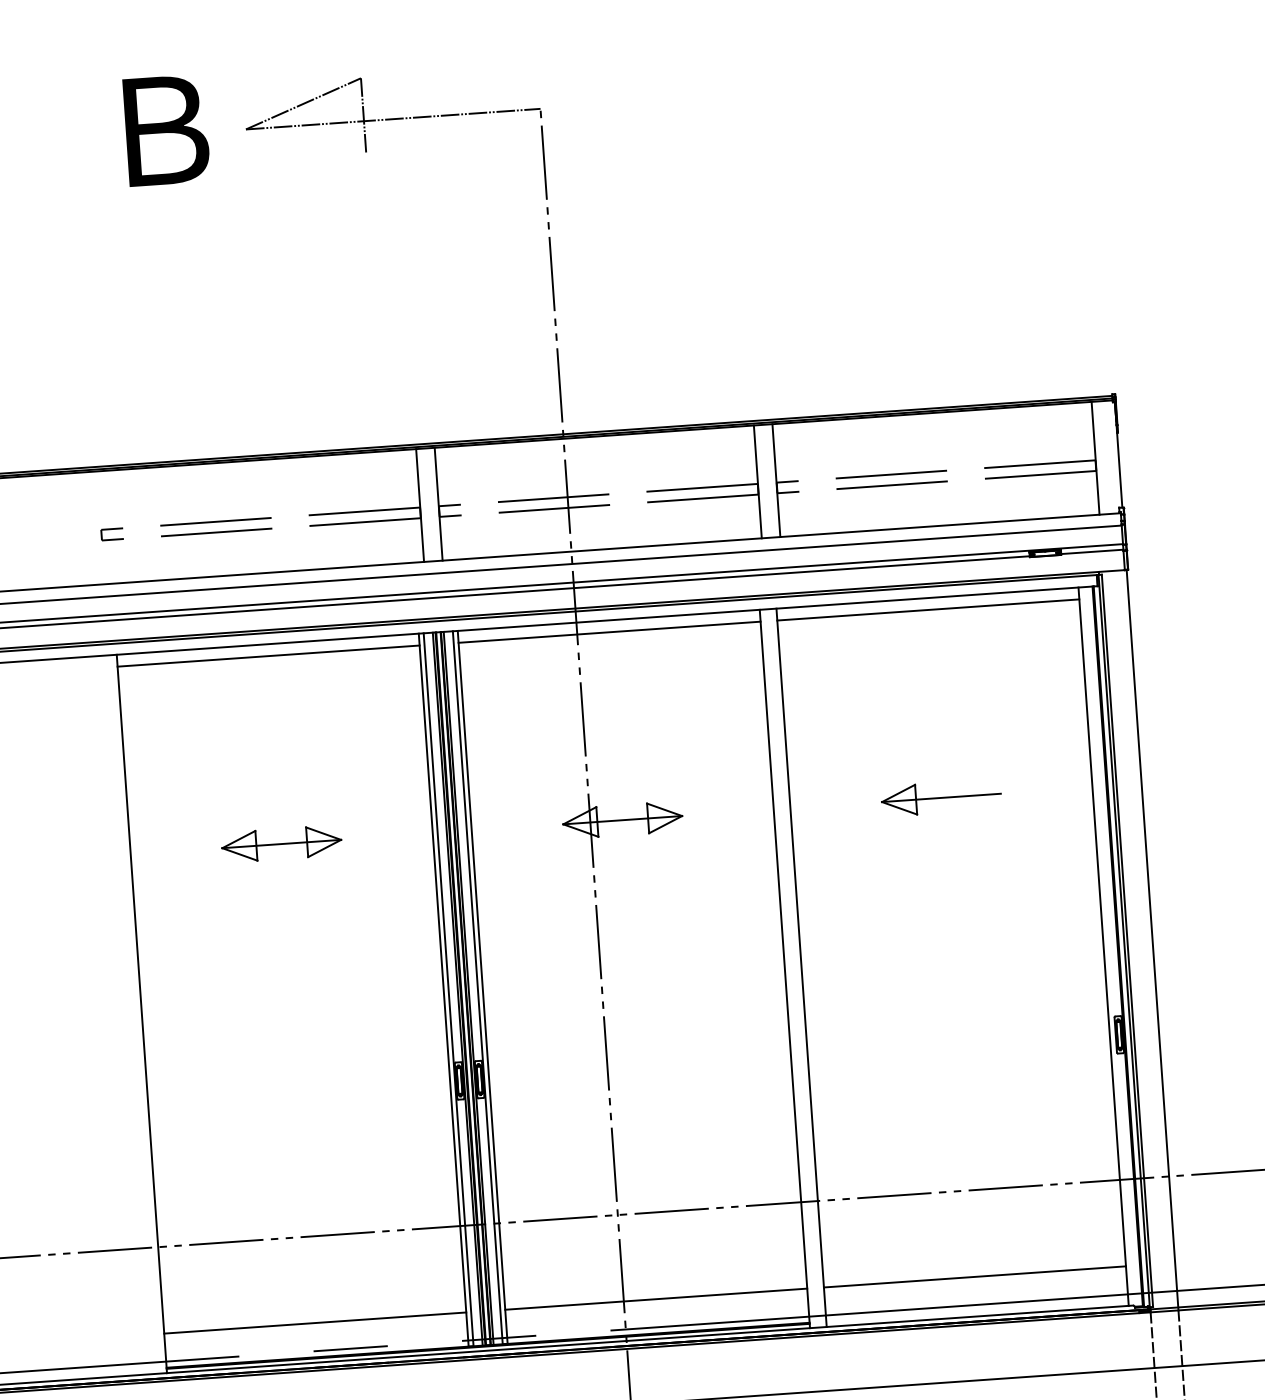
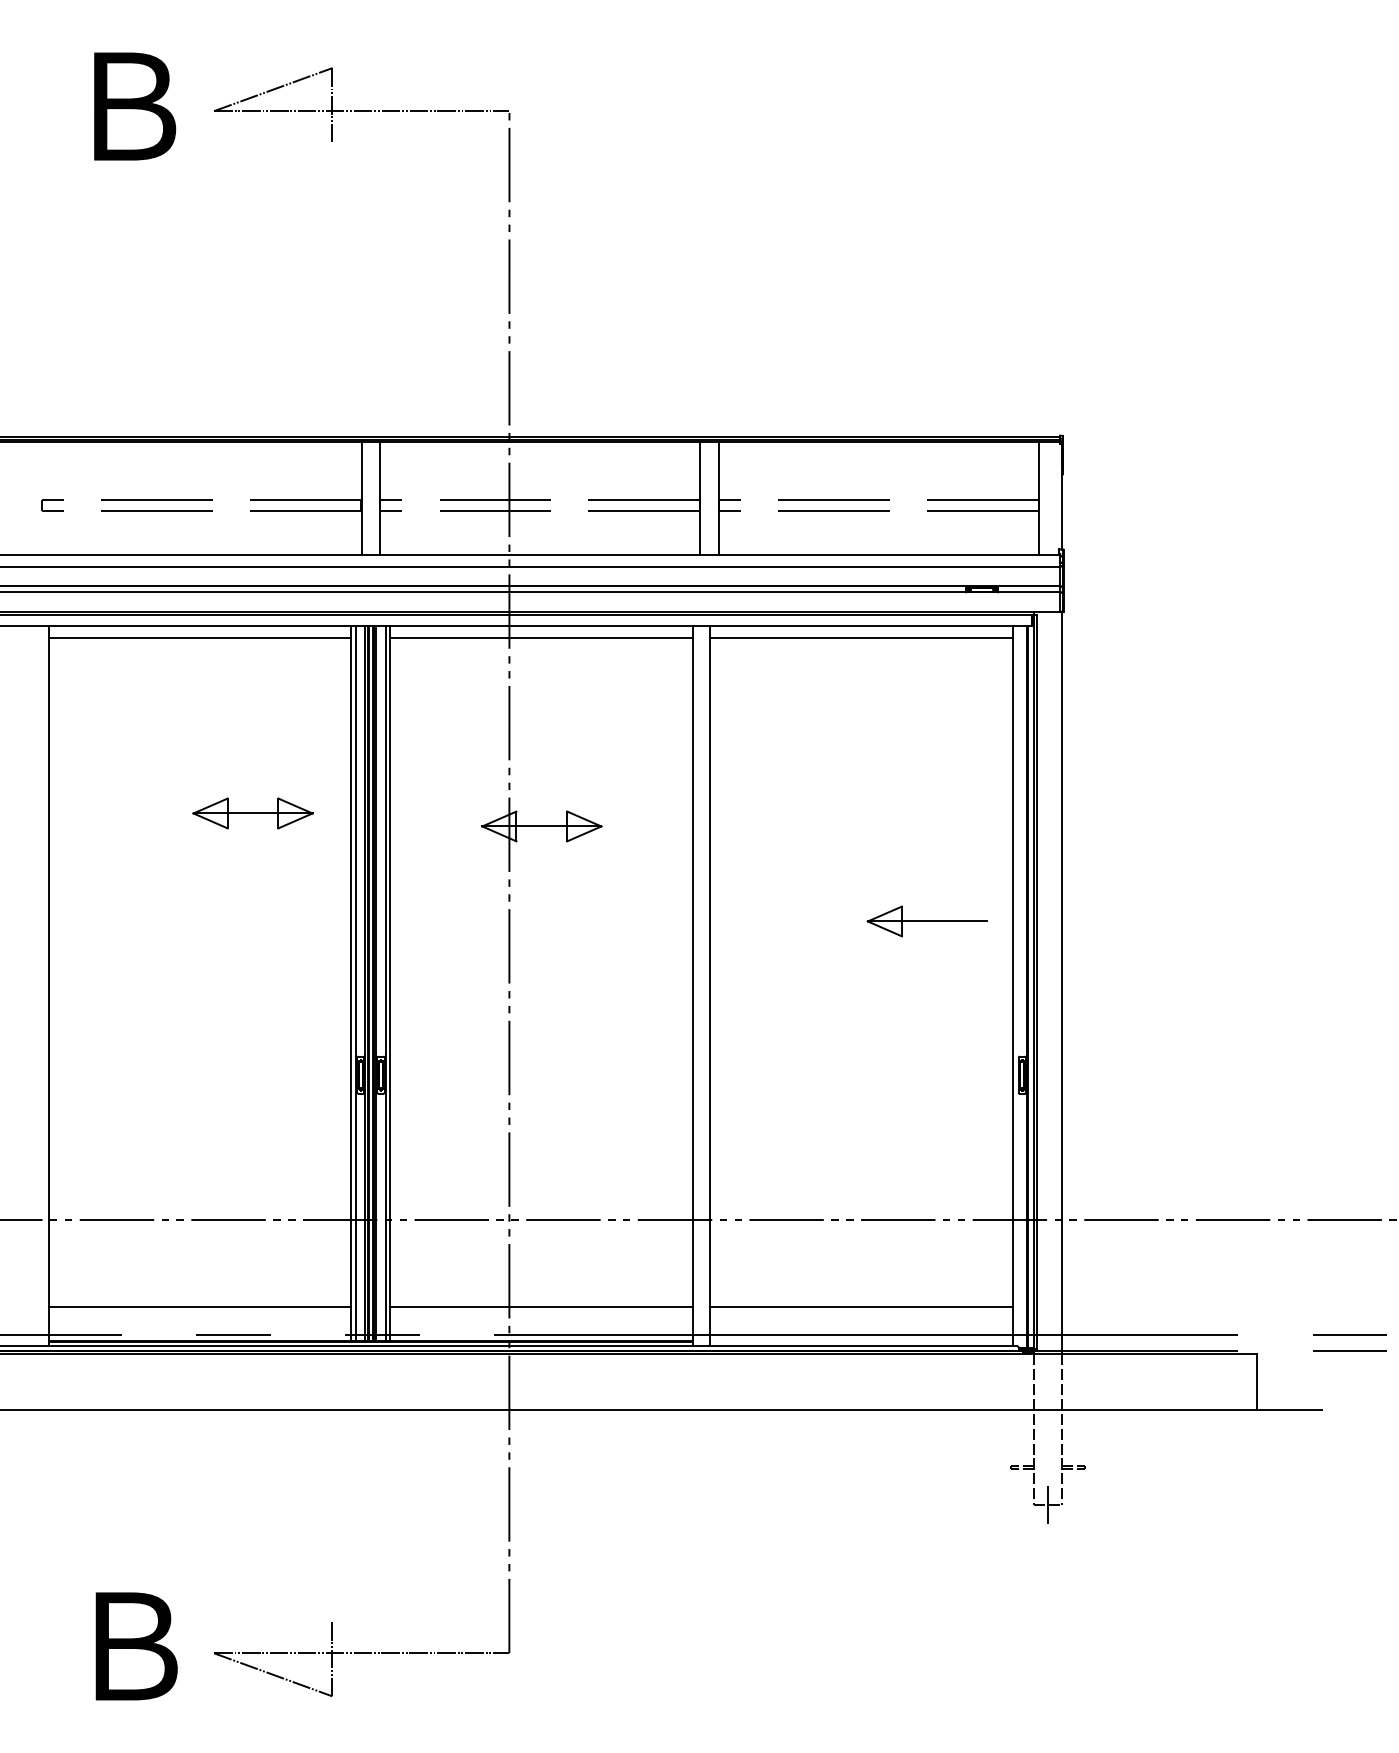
part: (940, 798) -> (926, 921), moved
part: (281, 844) -> (252, 813), moved

